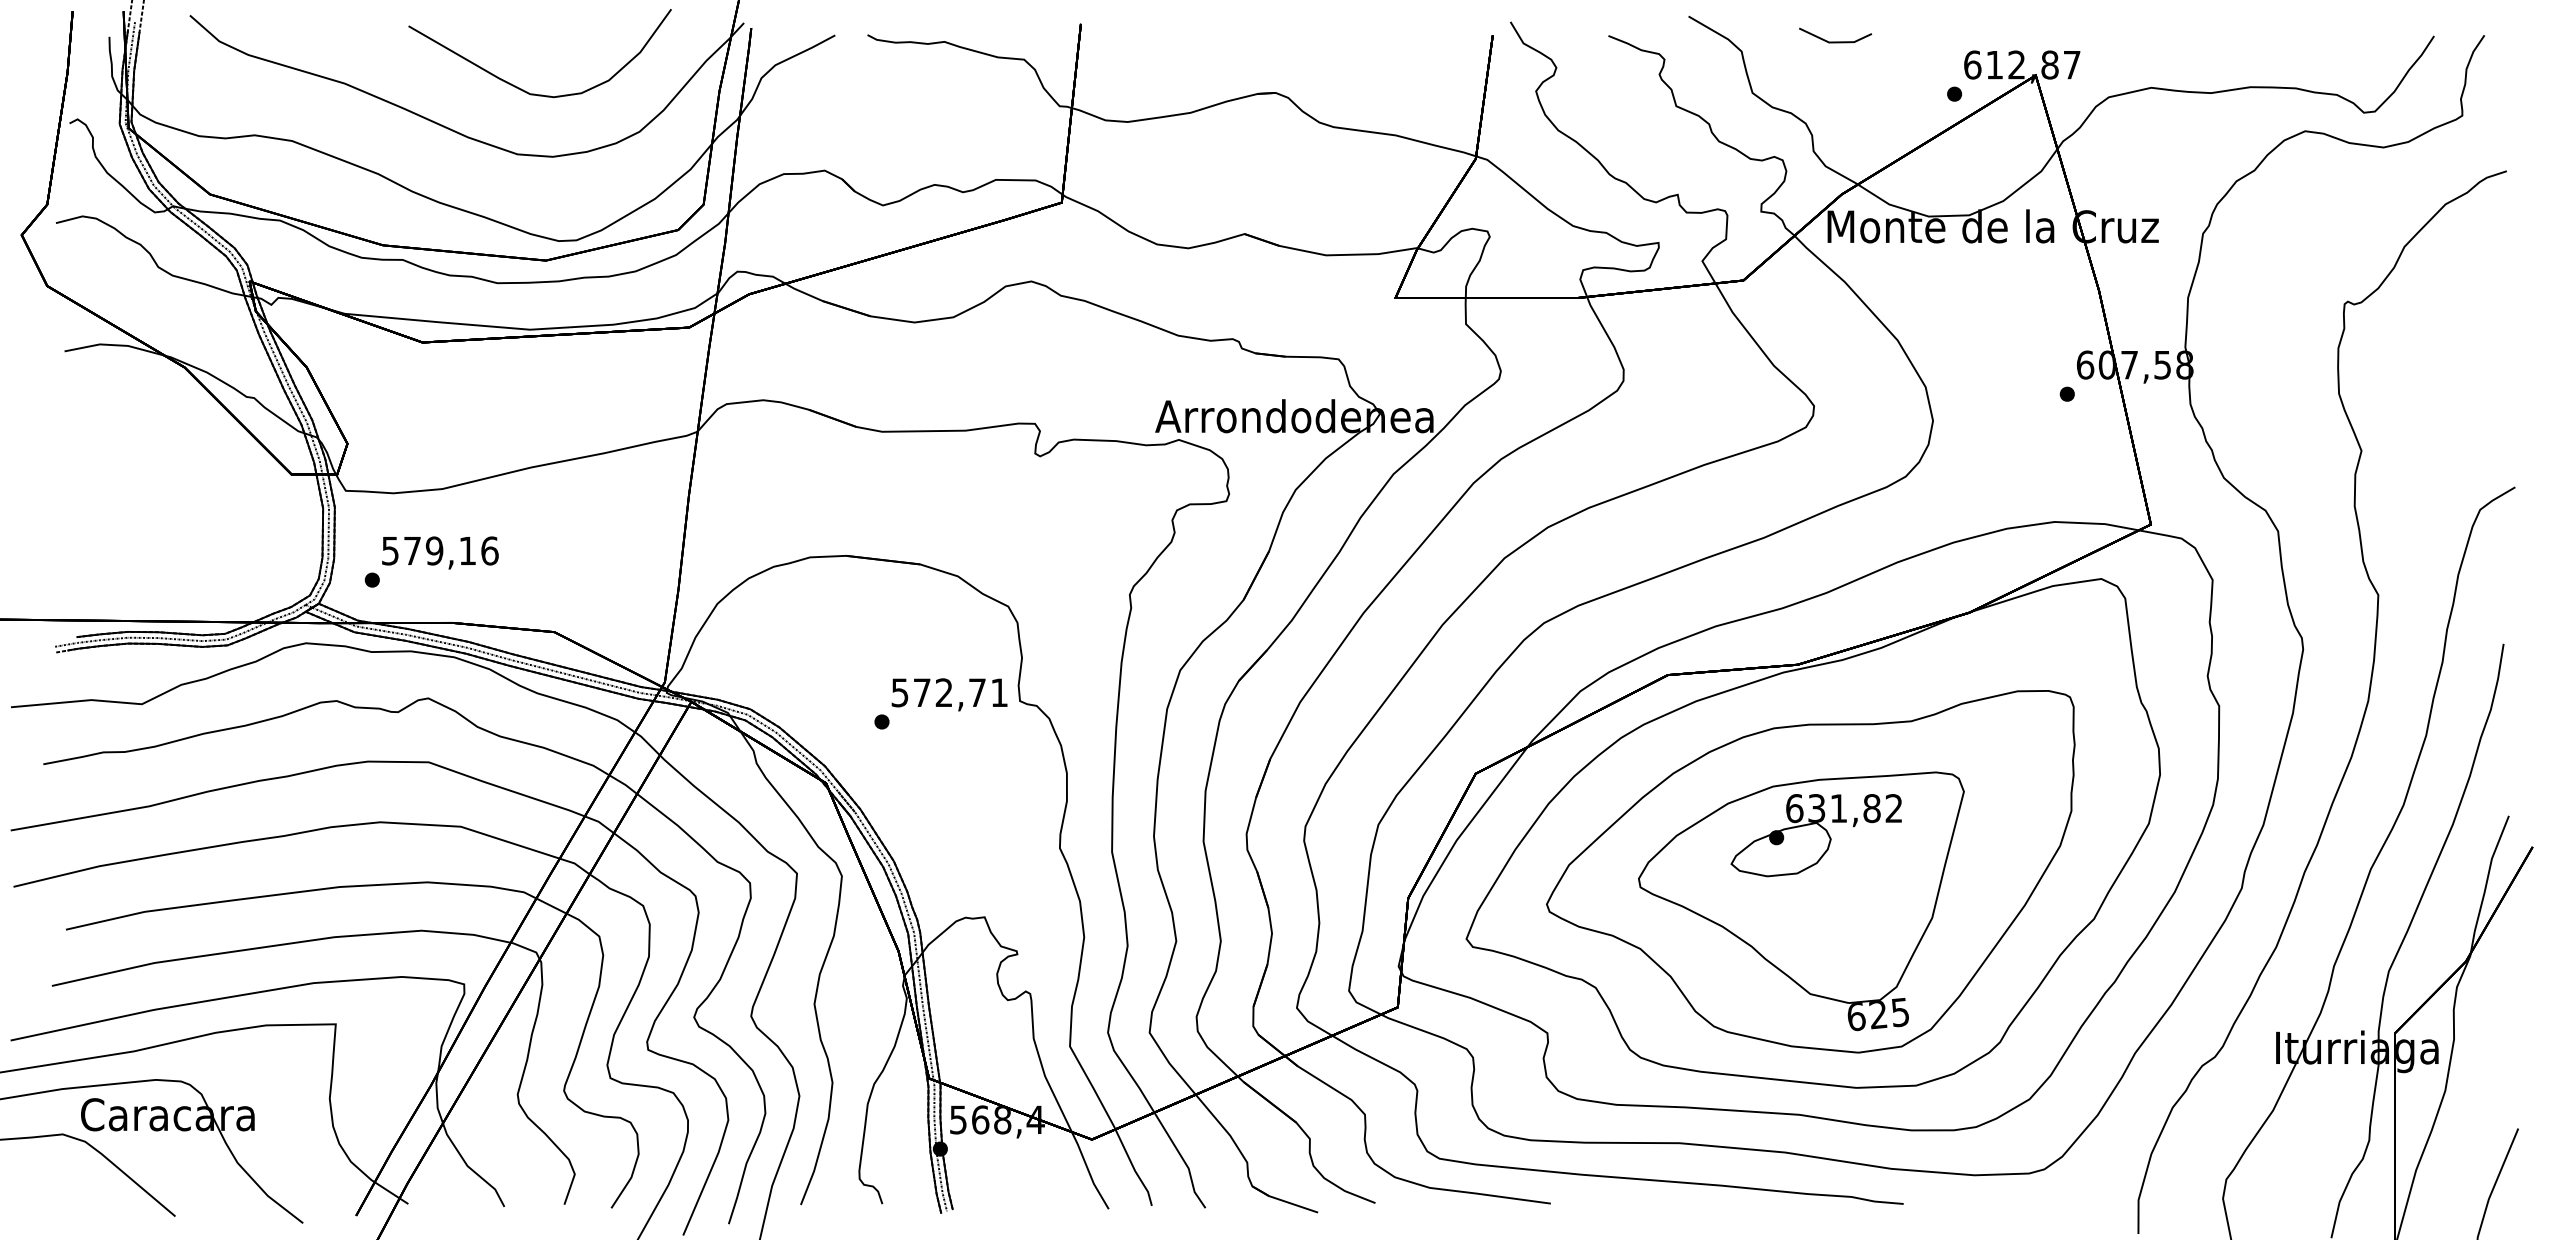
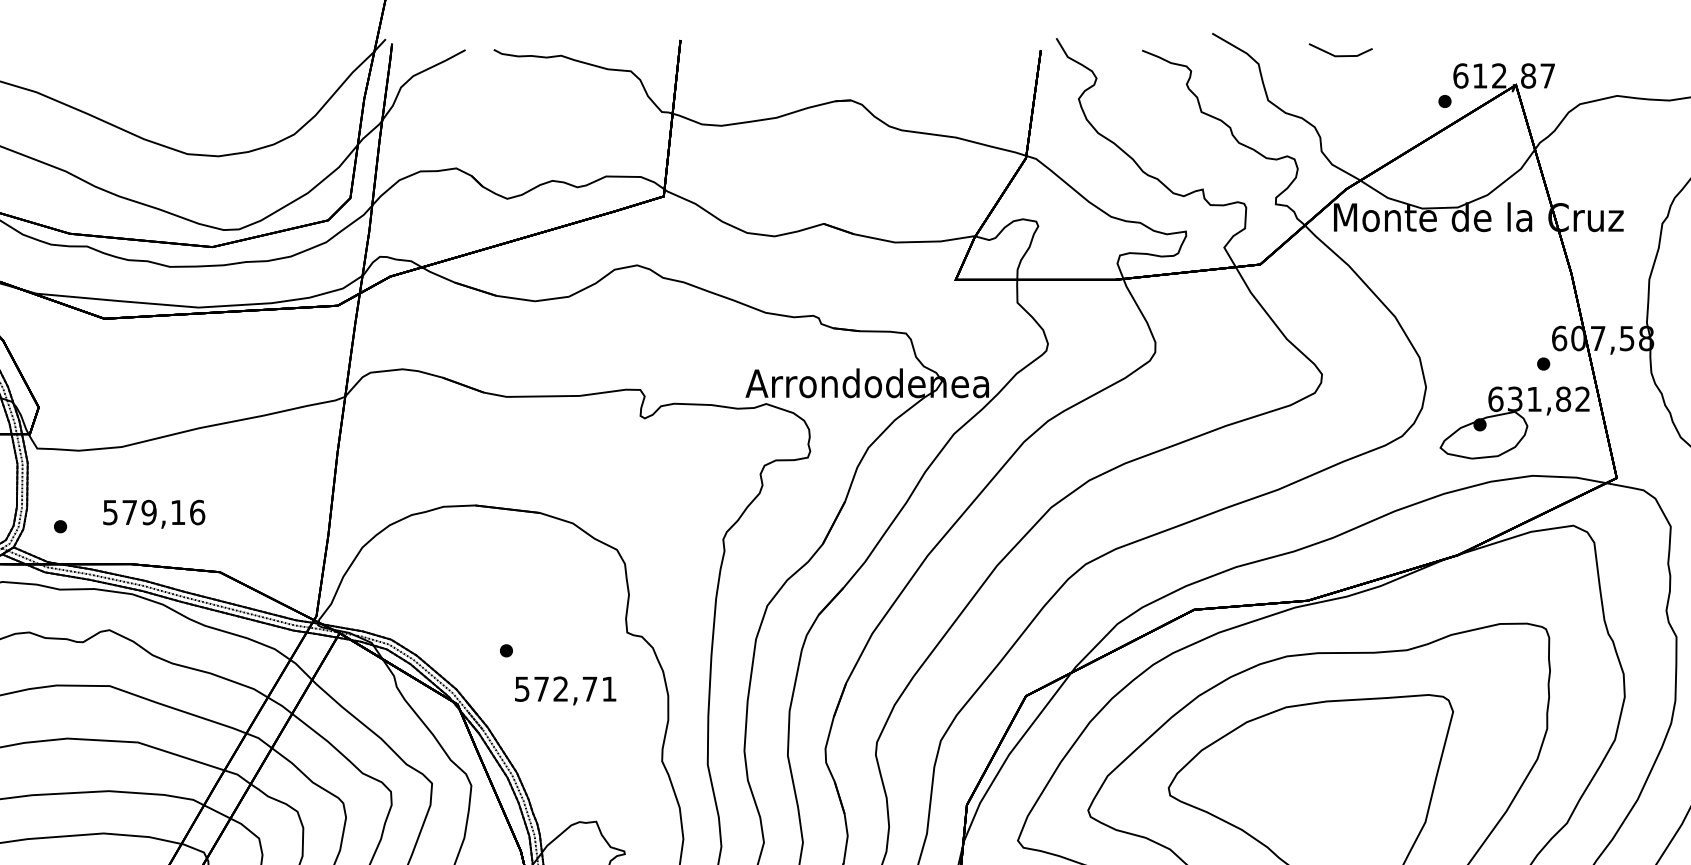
part: (521, 88) -> (191, 96), removed
text: (440, 552) -> (154, 513), moved
text: (949, 694) -> (565, 690), moved
part: (1815, 835) -> (1514, 422), moved

